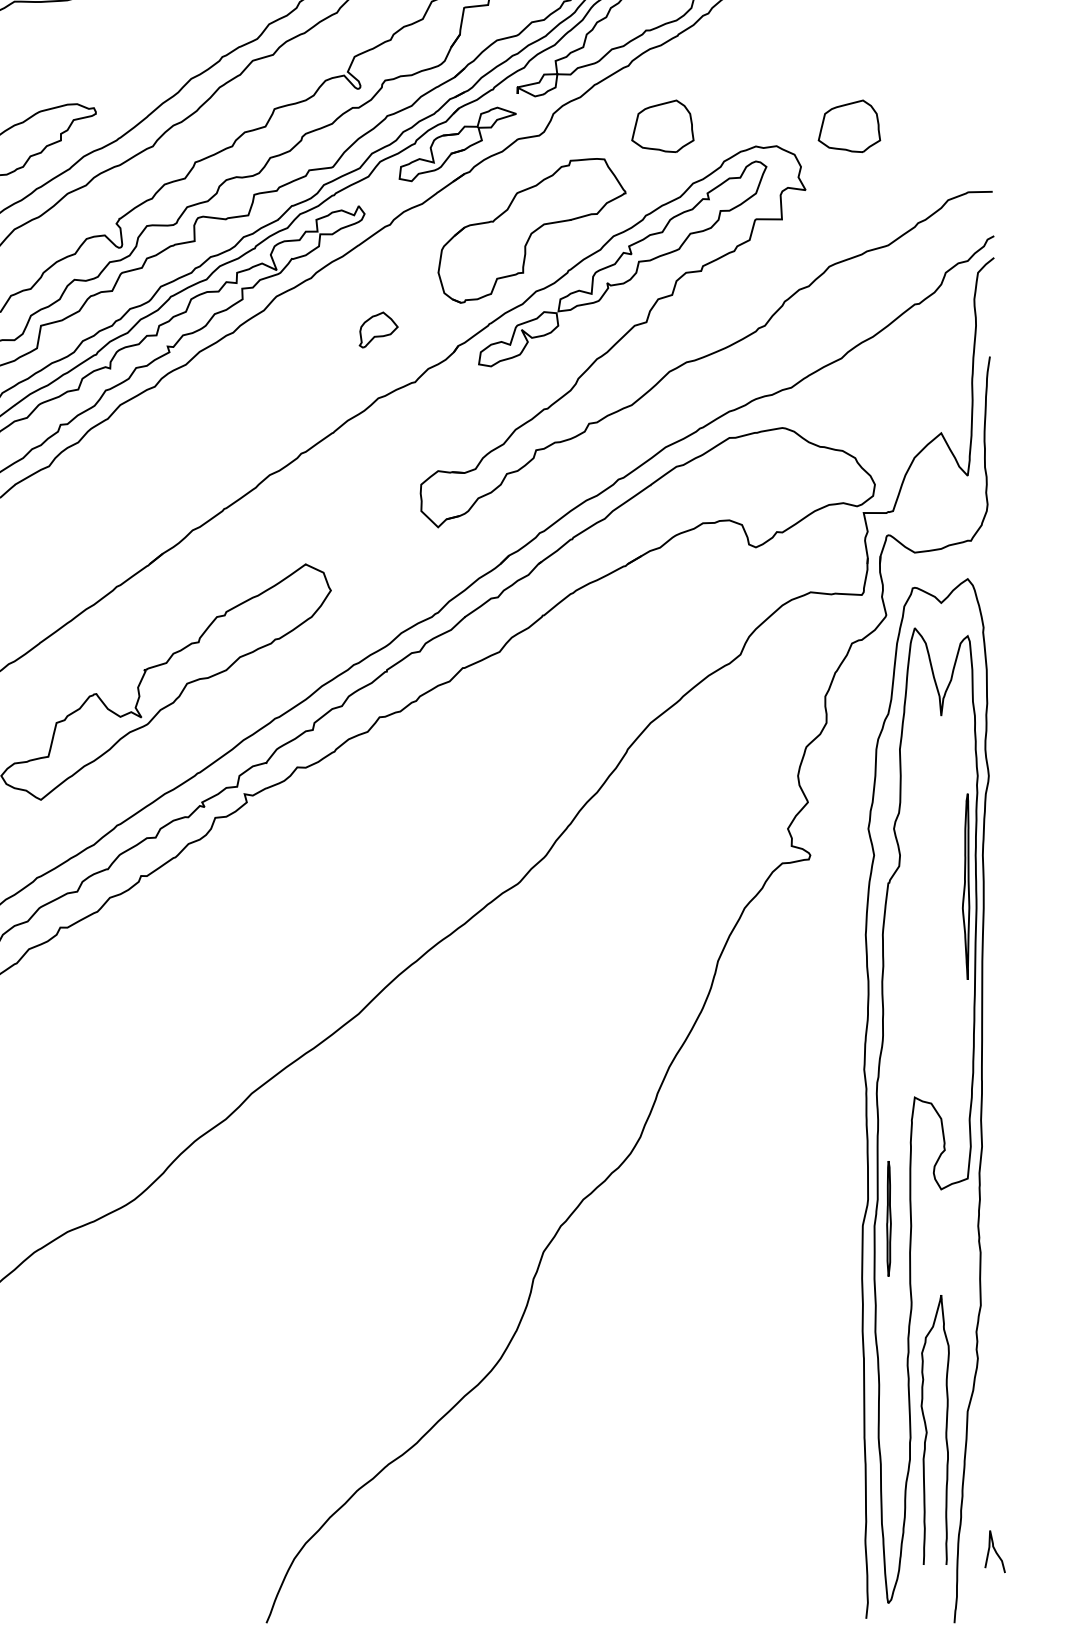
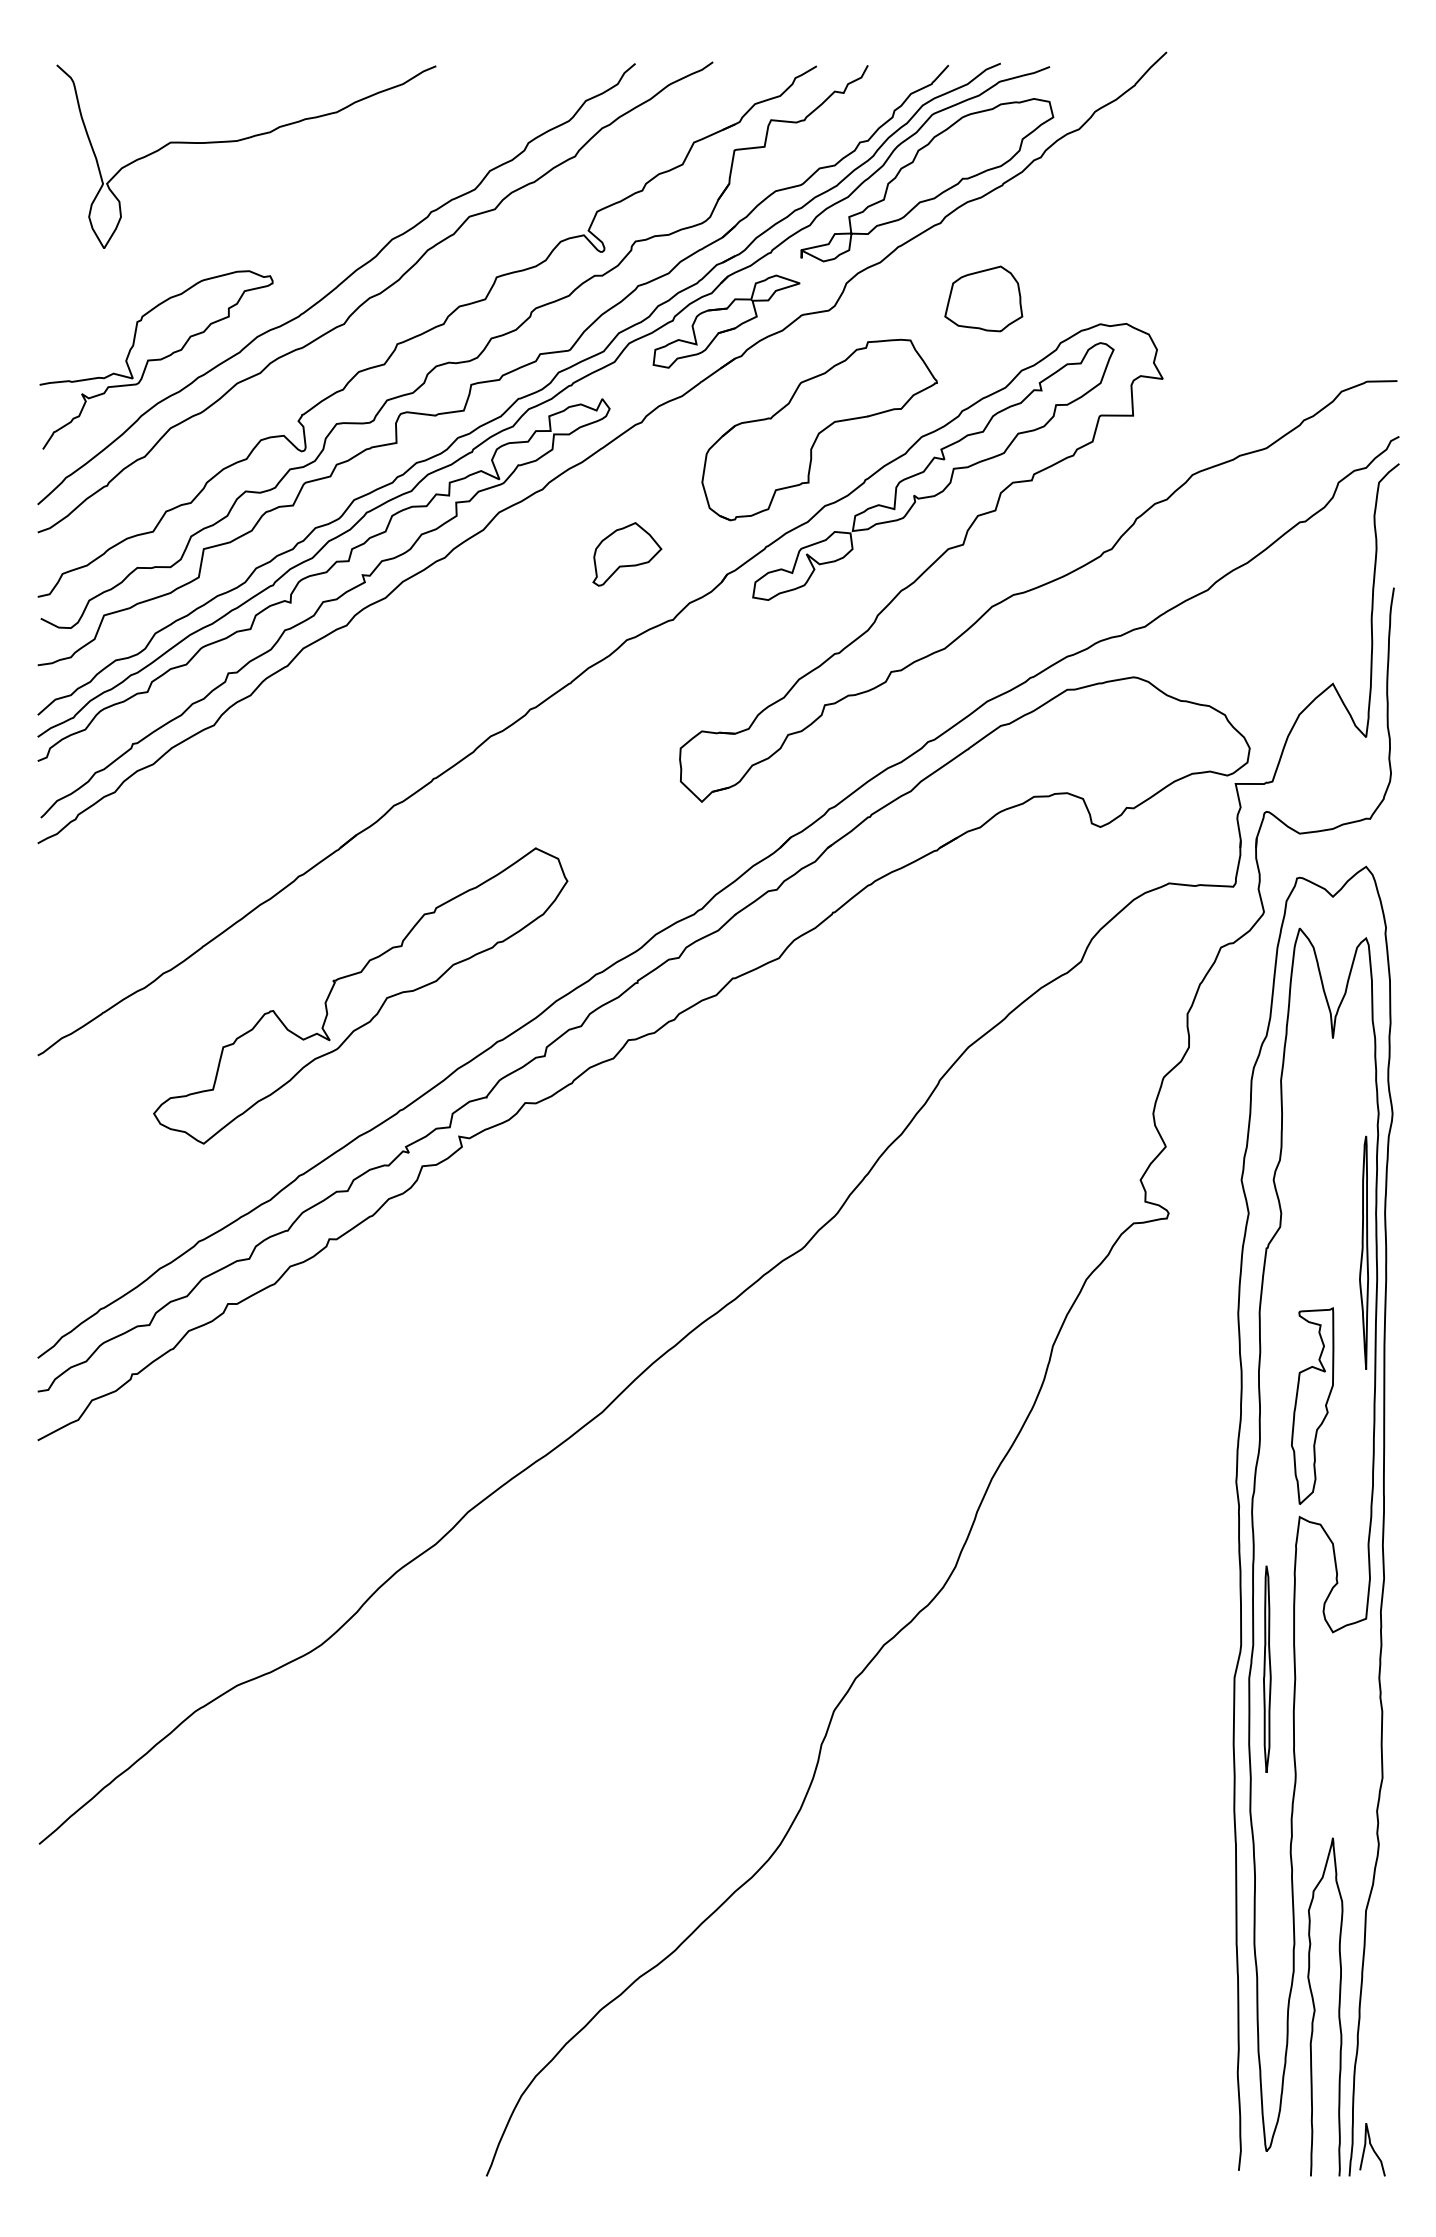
part: (849, 125) -> (1217, 298), removed
part: (378, 330) -> (627, 554), size x1.43
part: (924, 1008) -> (1312, 1405), added
part: (889, 1218) -> (1267, 1668), size x1.43
curve: (927, 1430) -> (1315, 2007), moved
curve: (995, 1551) -> (1372, 2149), moved

